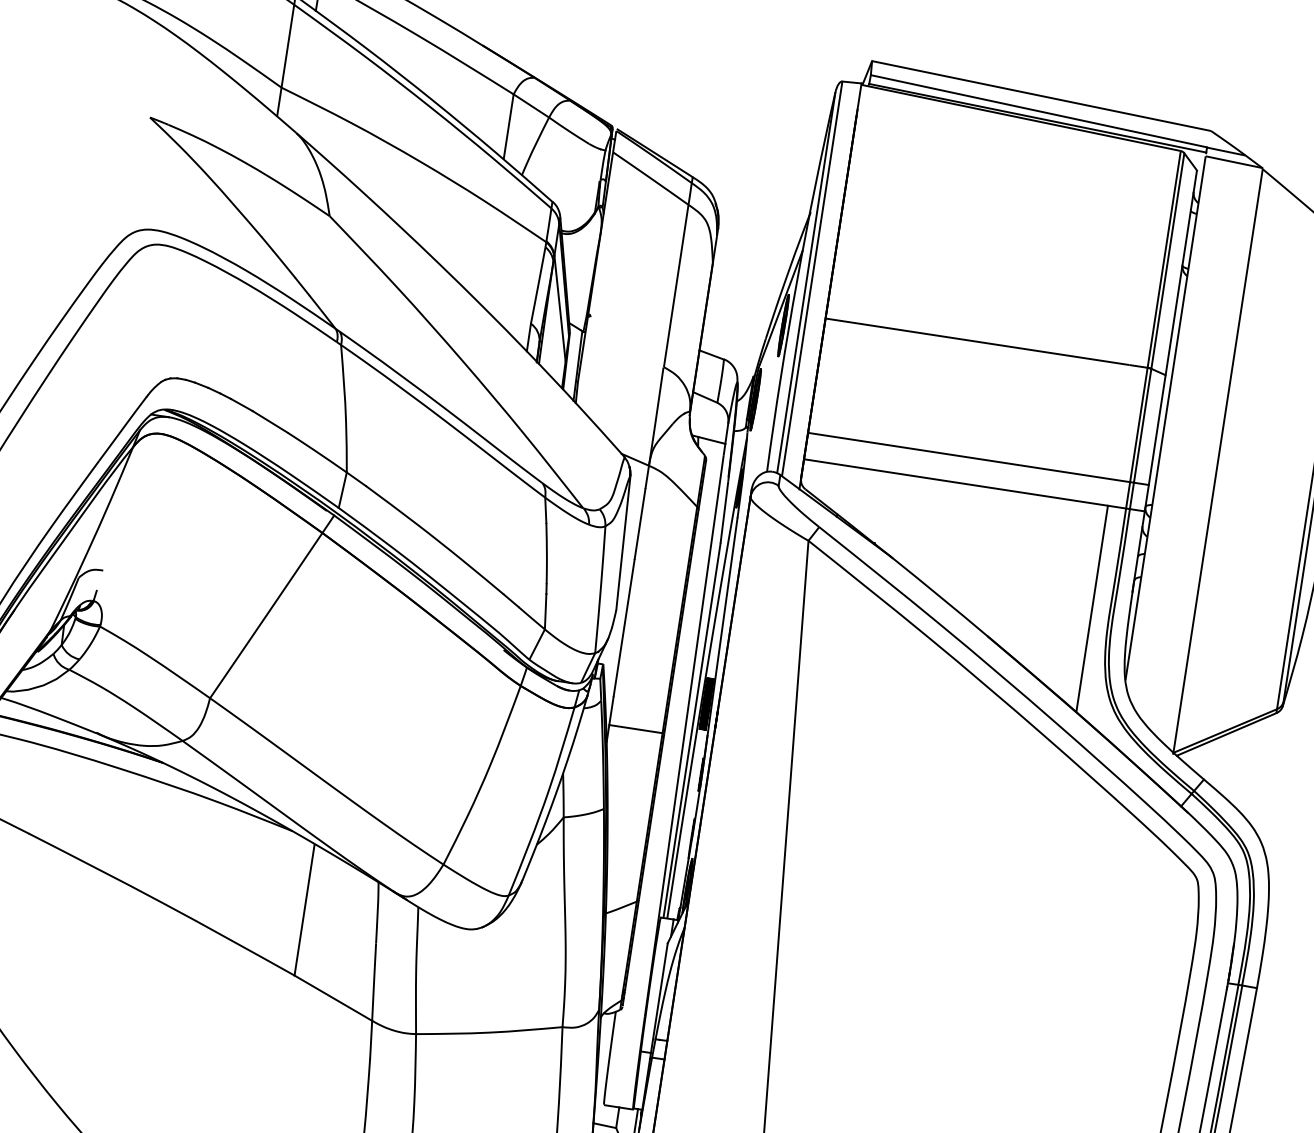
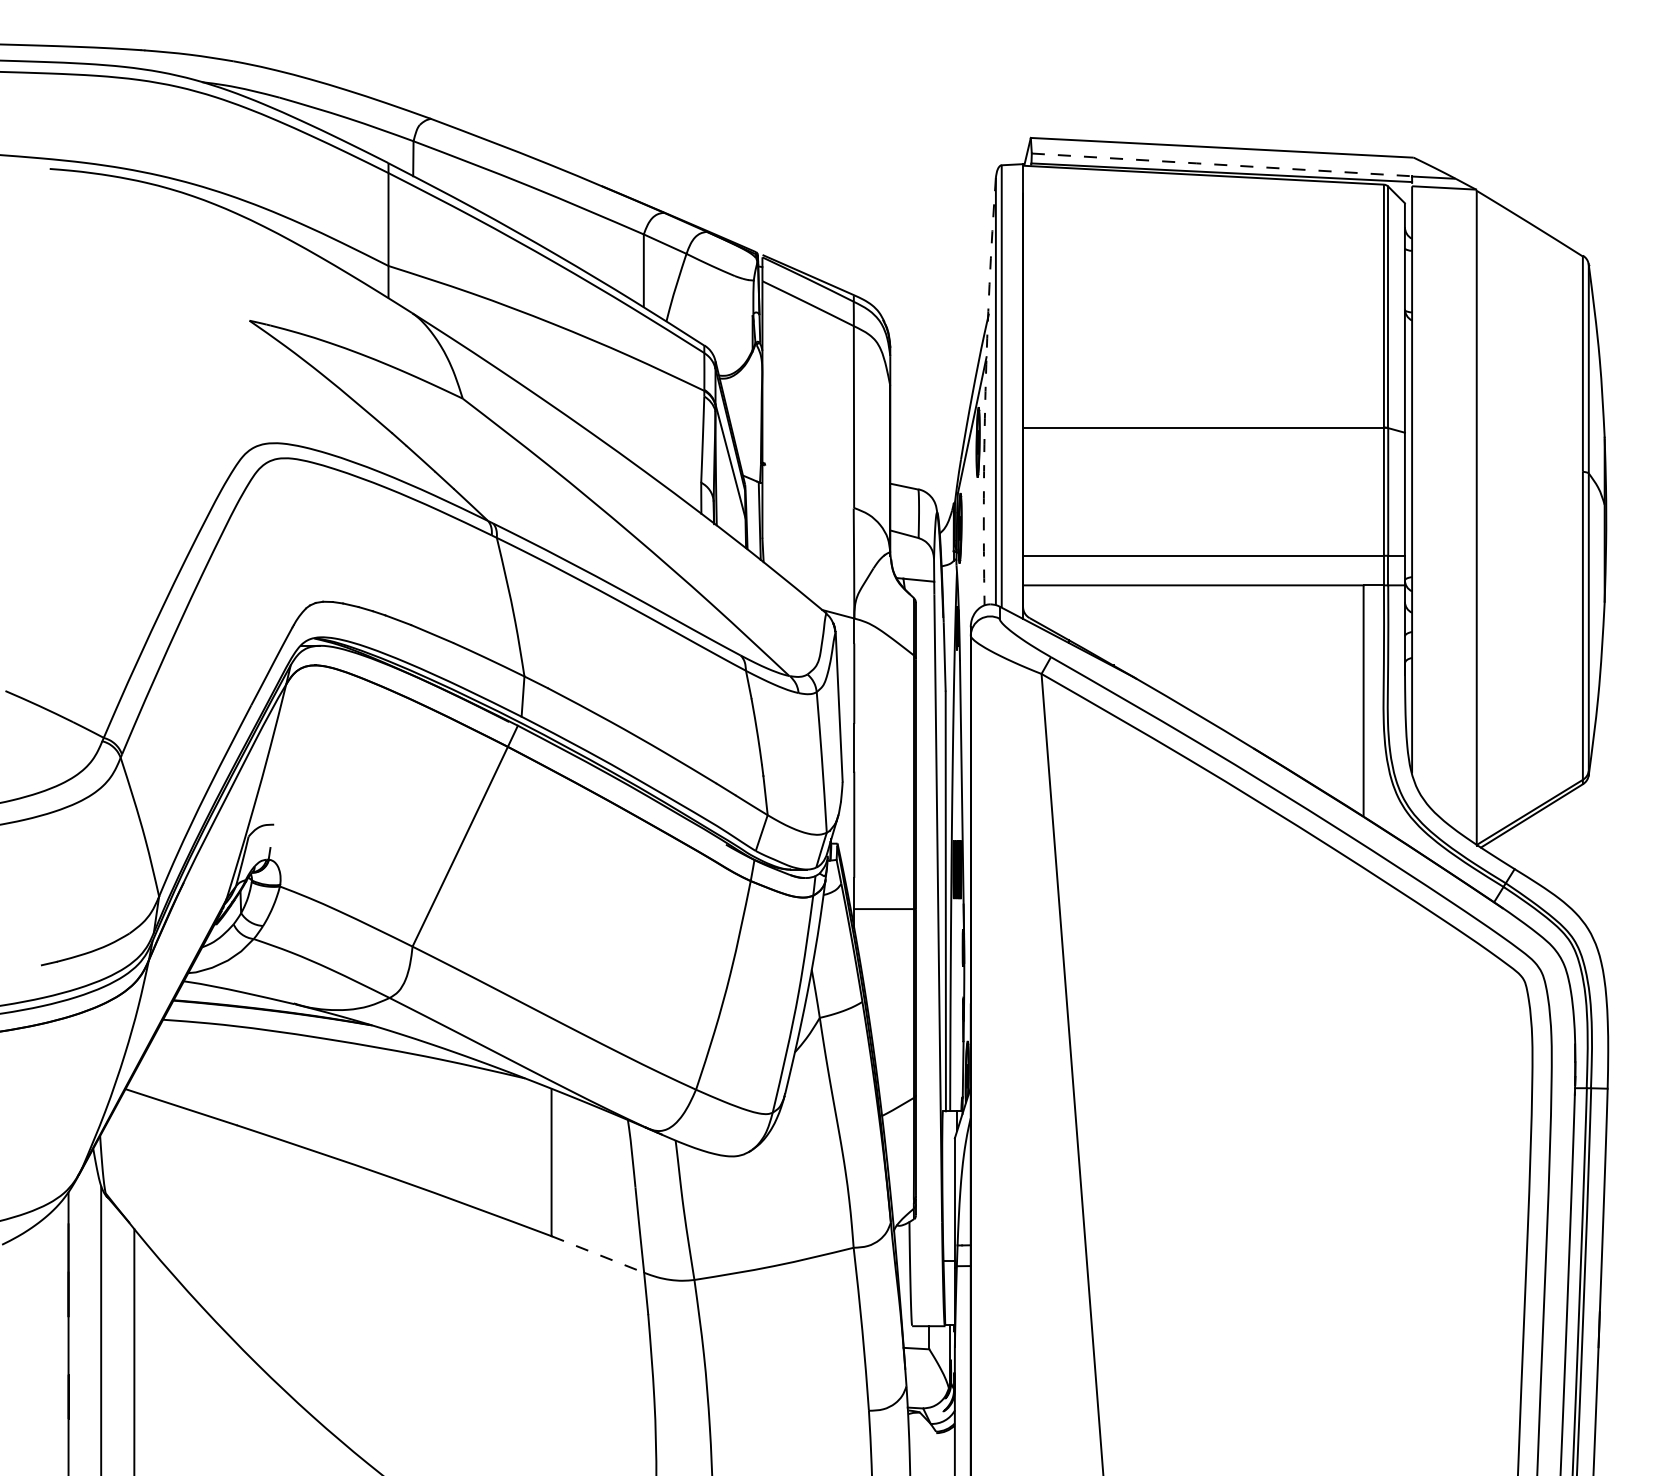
line: (1038, 110) -> (1221, 164), solid -> dashed
arc: (797, 281) -> (985, 391), solid -> dashed
line: (333, 998) -> (597, 1254), solid -> dashed

